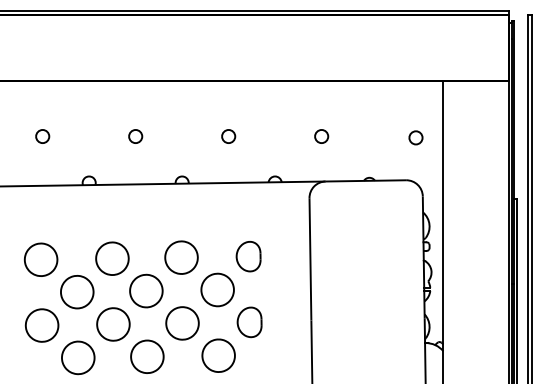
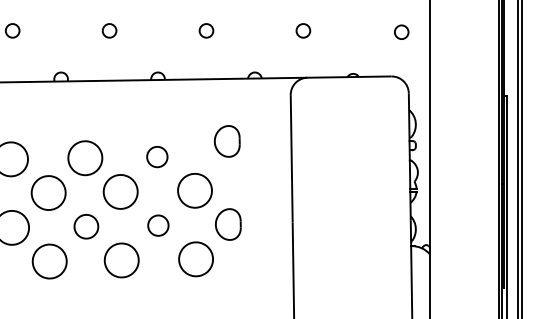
part: (248, 256) -> (227, 141), moved
part: (181, 257) -> (157, 156), size x0.6
part: (182, 323) -> (158, 225), size x0.6
part: (113, 324) -> (86, 226), size x0.7

